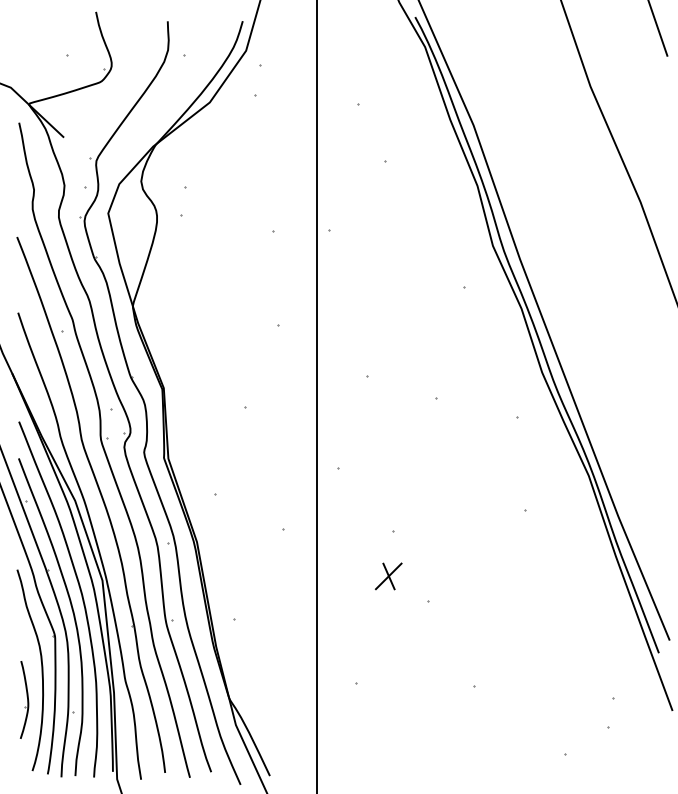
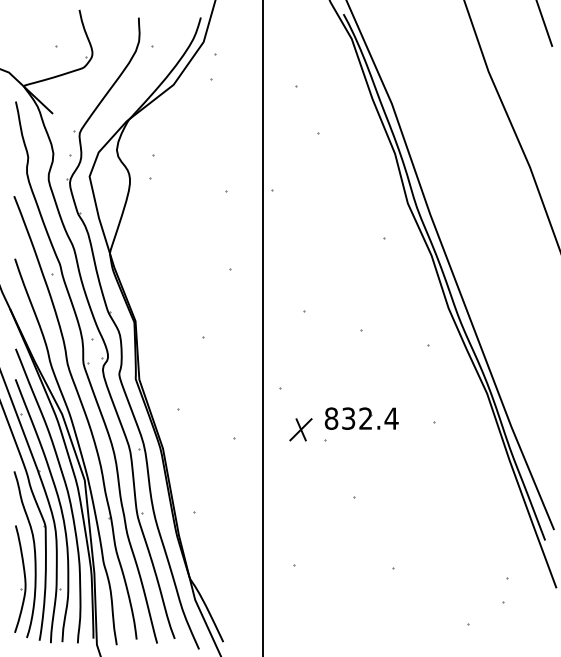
part: (436, 505) -> (361, 418), added
part: (388, 576) -> (300, 429), moved
part: (24, 699) -> (20, 578), size x1.67

